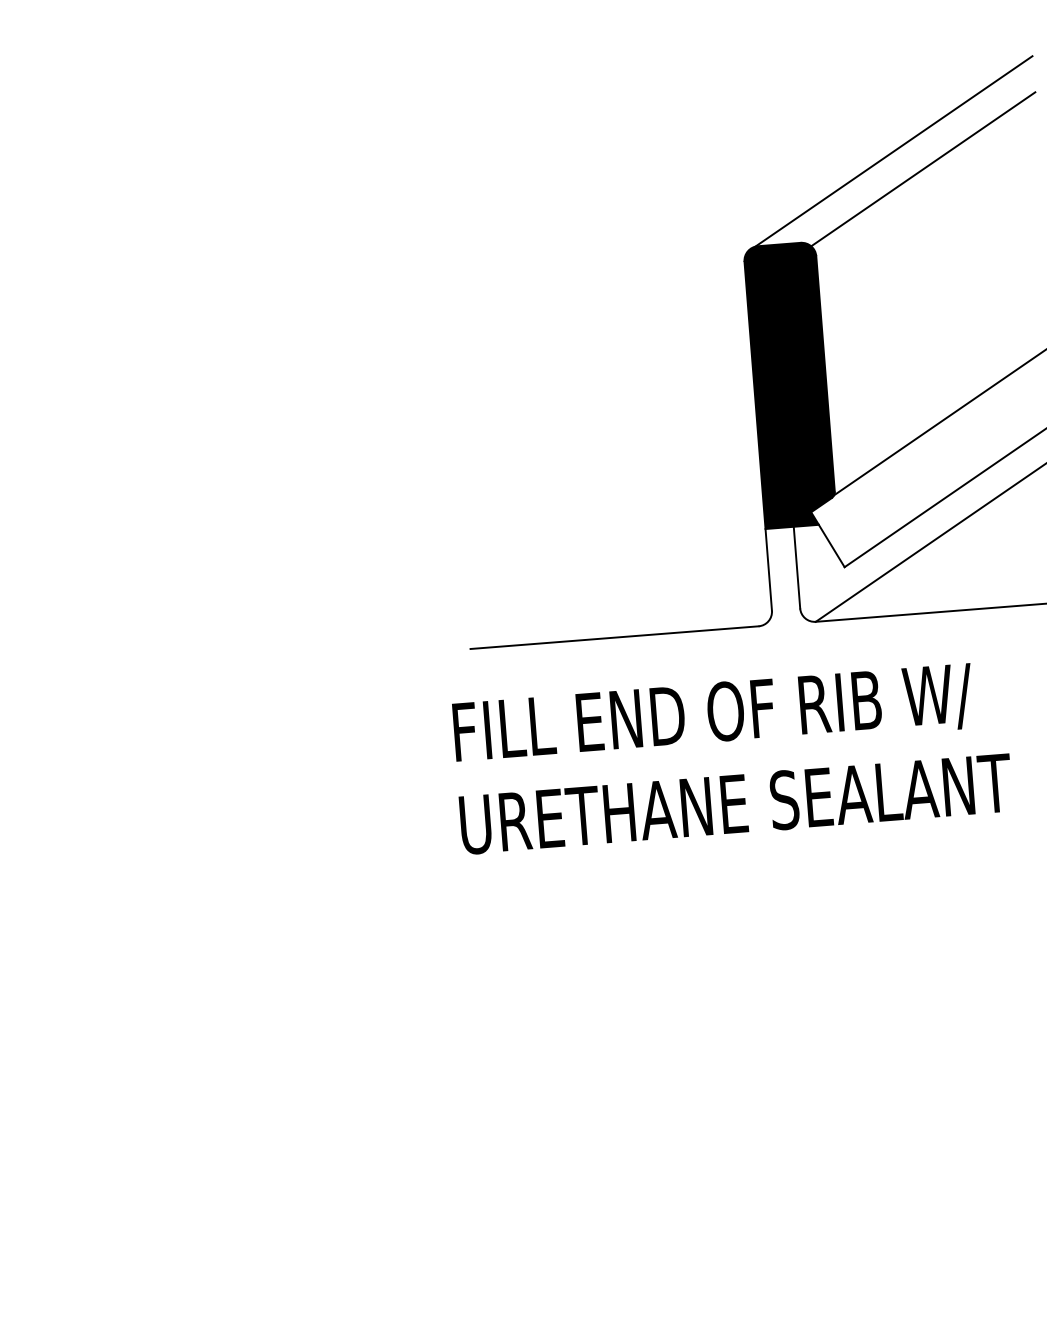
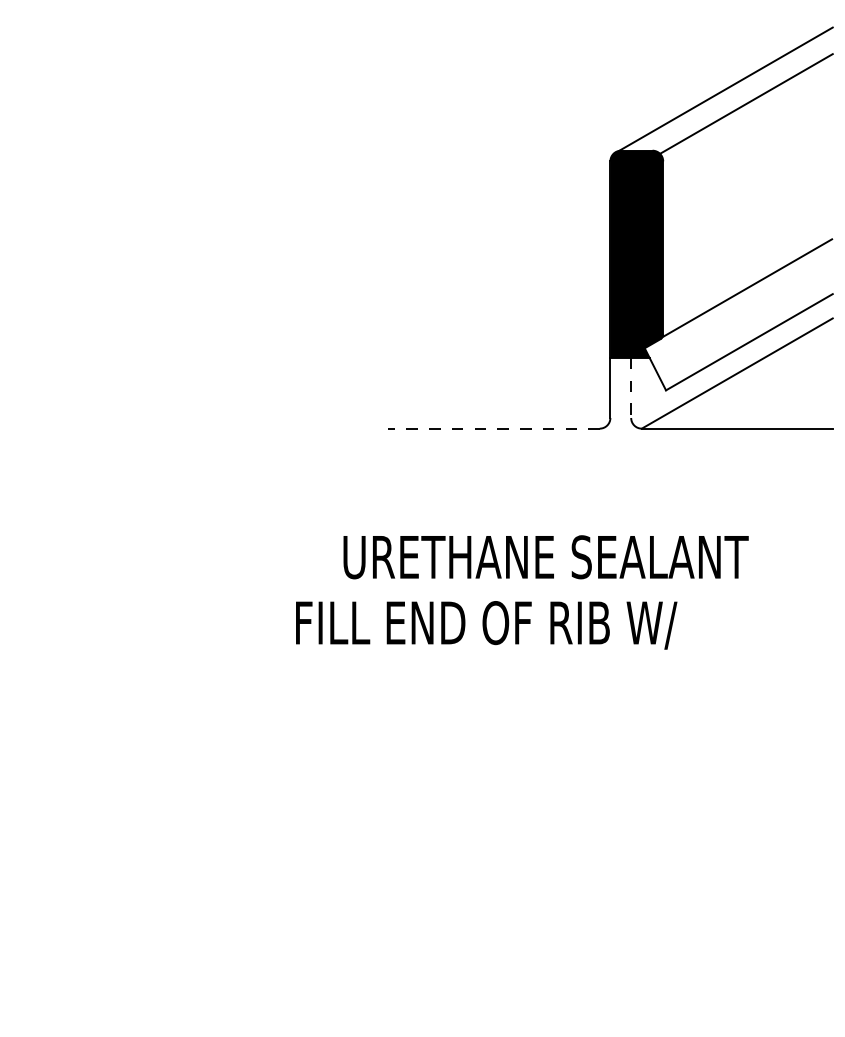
line: (797, 568) -> (631, 388), solid -> dashed
line: (614, 637) -> (493, 428), solid -> dashed
text: (713, 715) -> (486, 625), moved
text: (735, 804) -> (545, 557), moved

